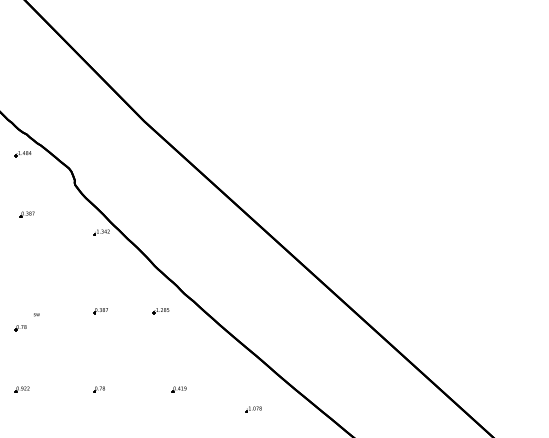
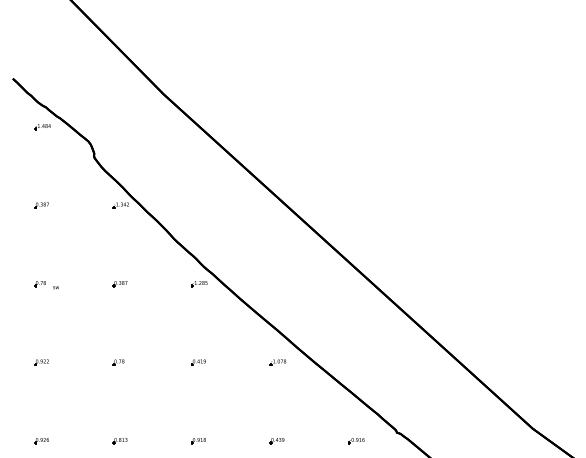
part: (27, 214) -> (41, 205), moved
part: (161, 311) -> (199, 284), moved
part: (20, 328) -> (39, 284), moved
part: (253, 409) -> (277, 362), moved

